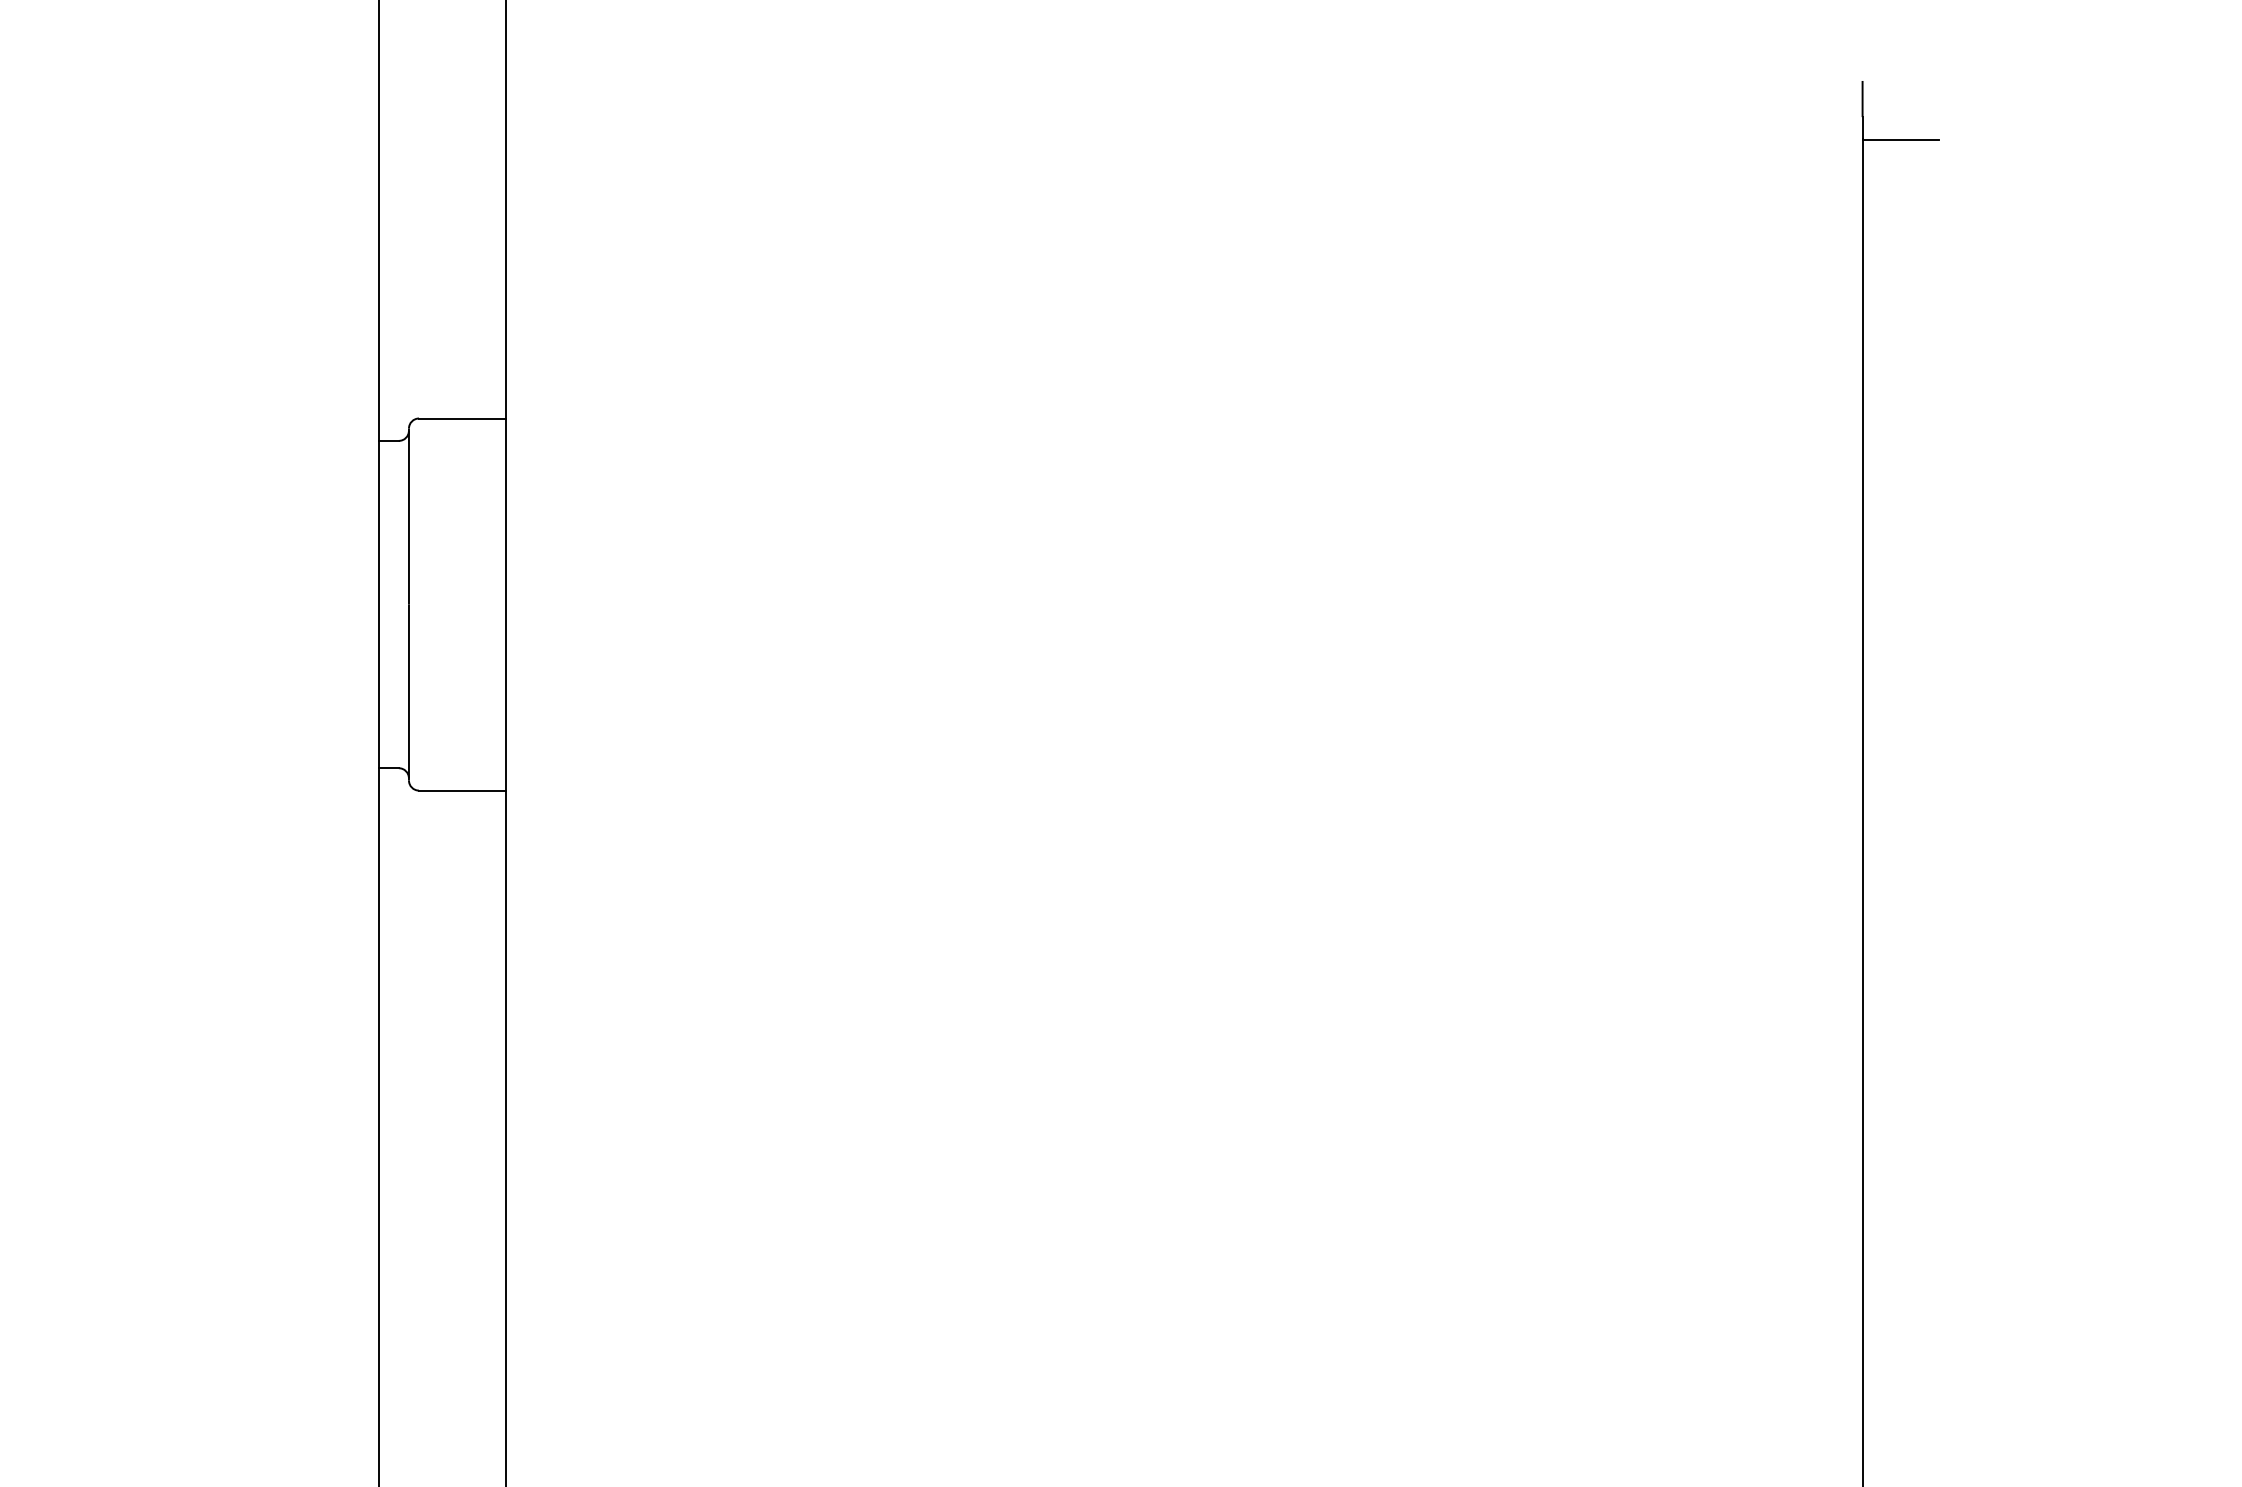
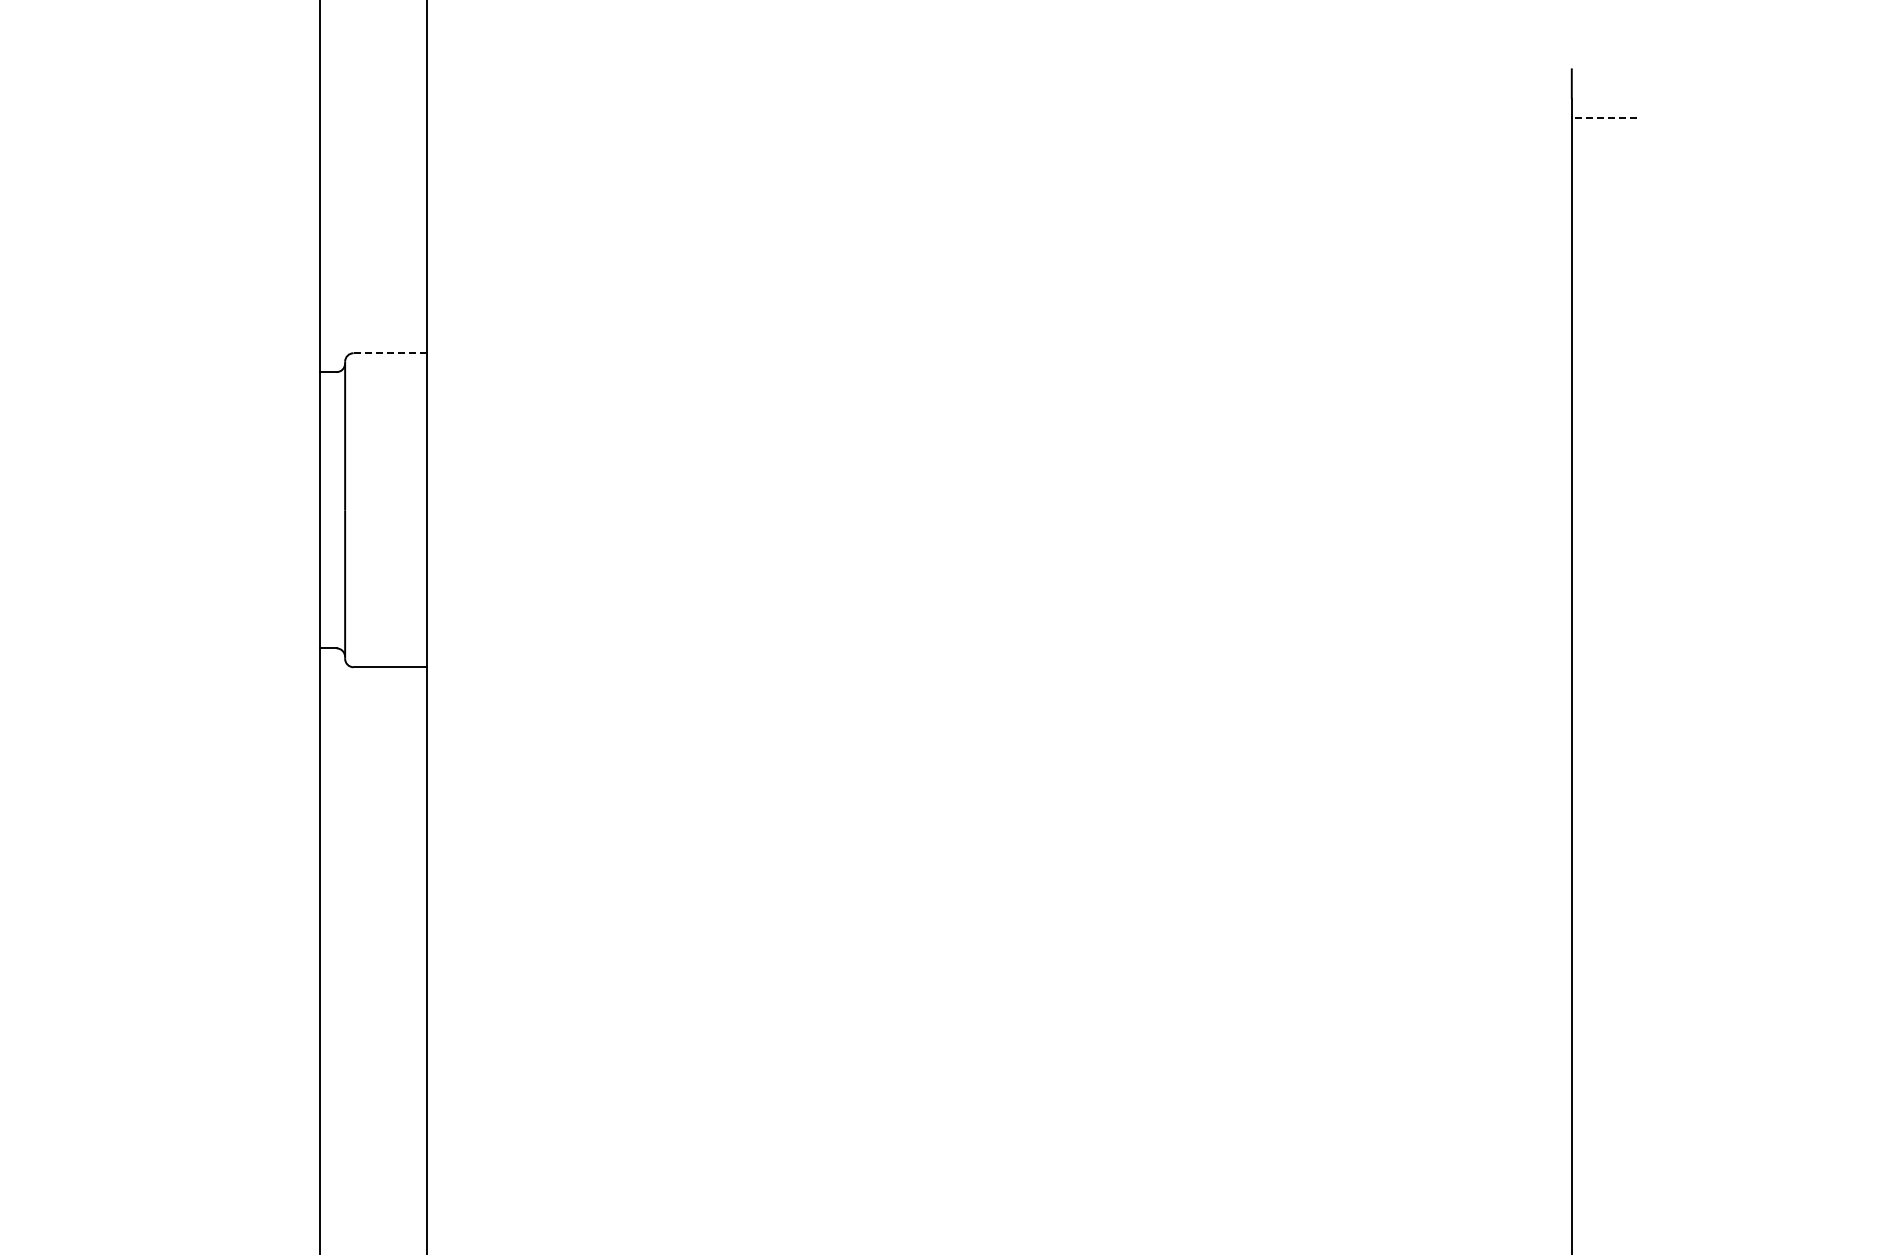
line: (1900, 140) -> (1603, 118), solid -> dashed
line: (462, 418) -> (390, 353), solid -> dashed

